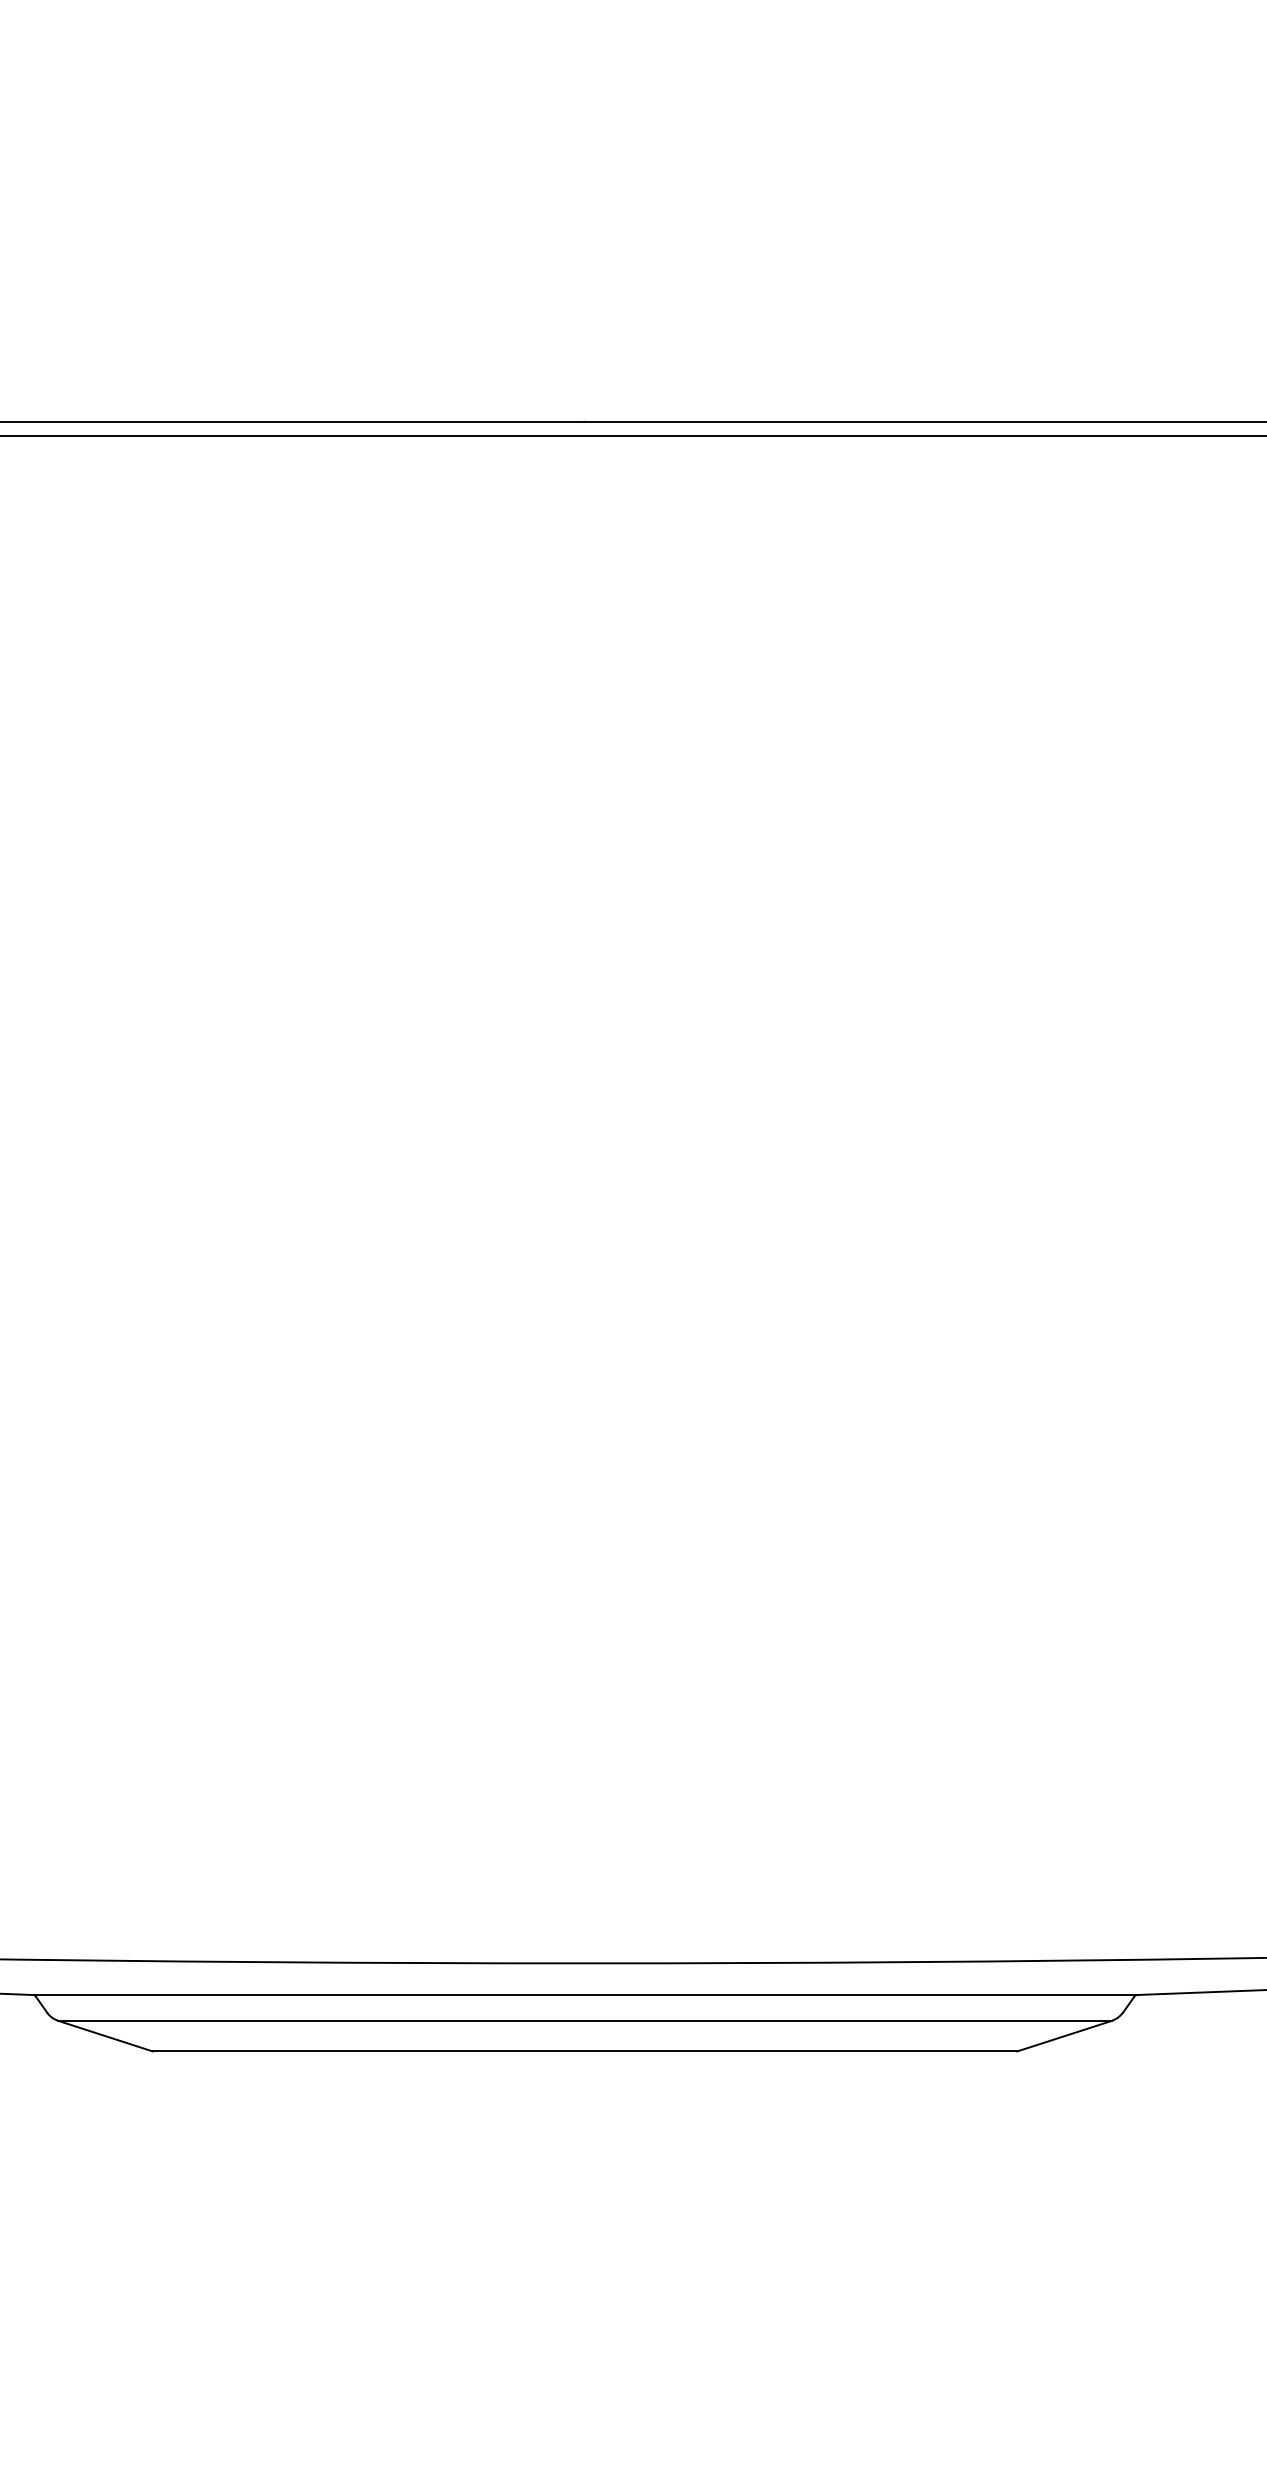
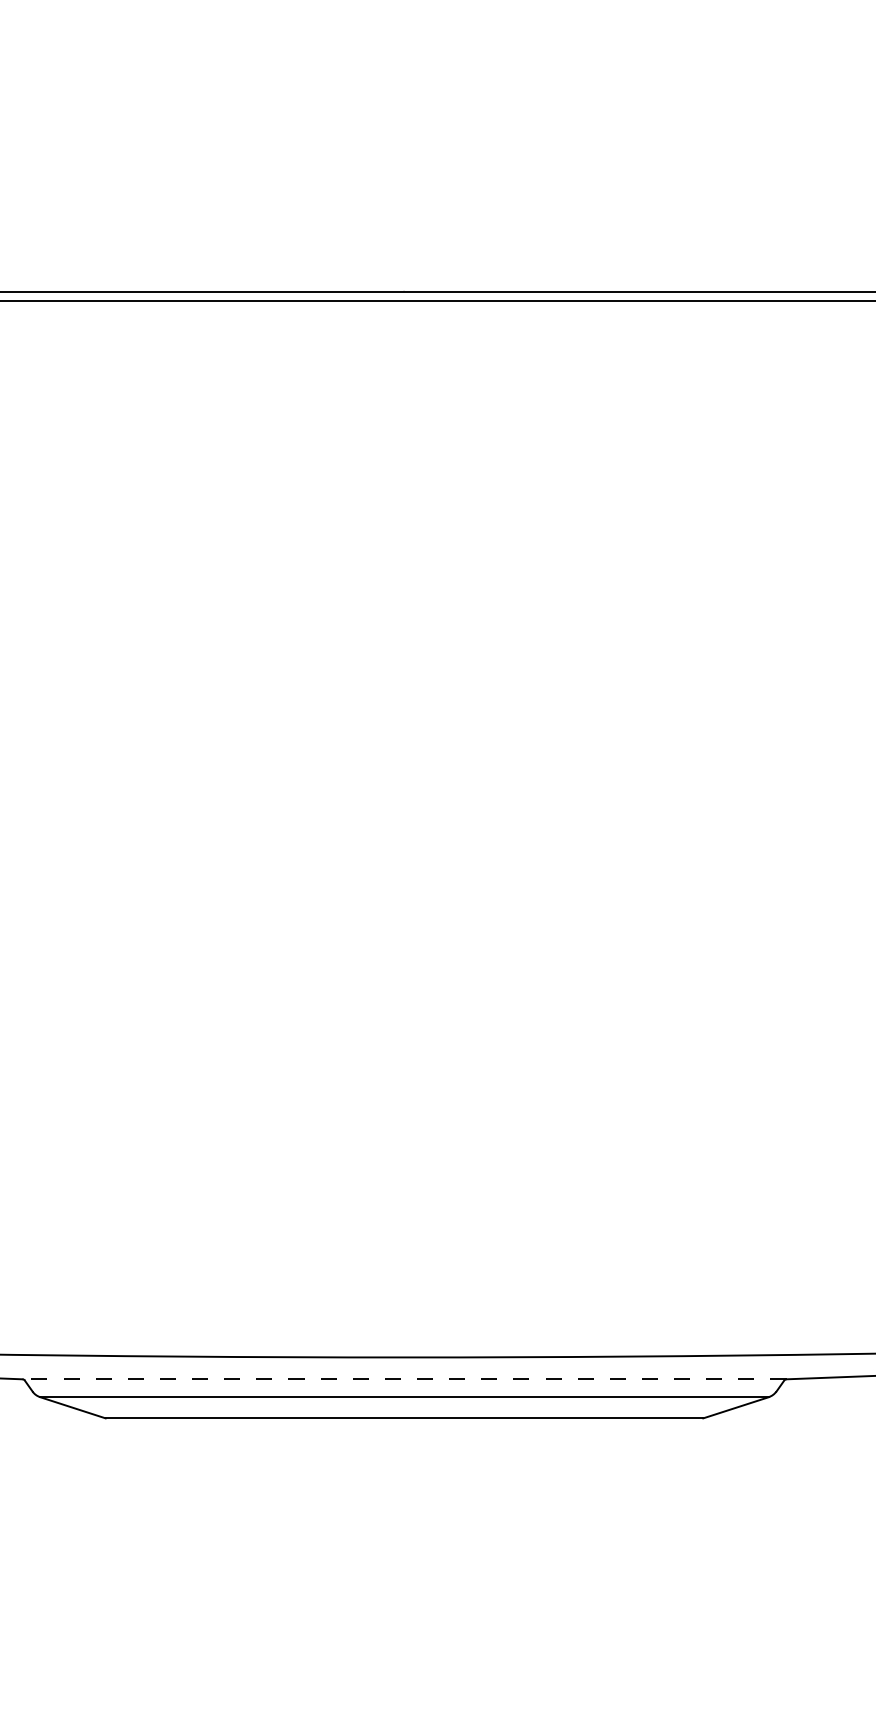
line: (583, 1995) -> (403, 1379), solid -> dashed

